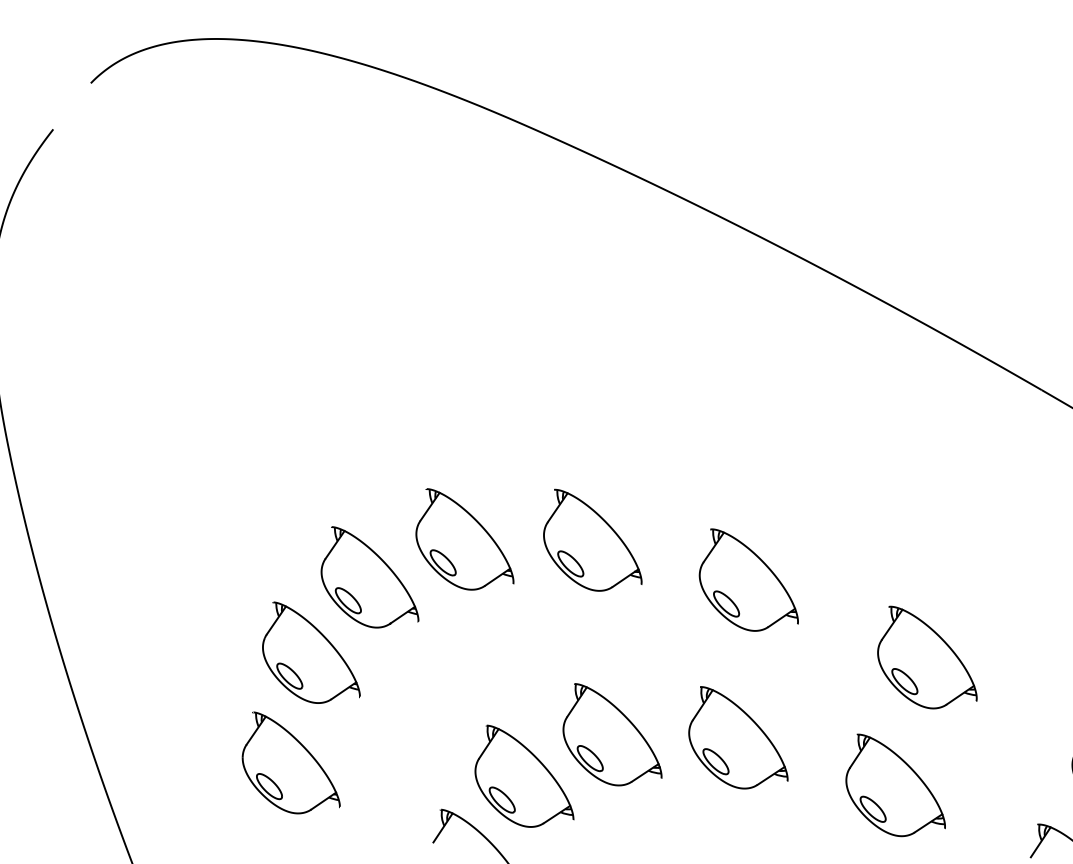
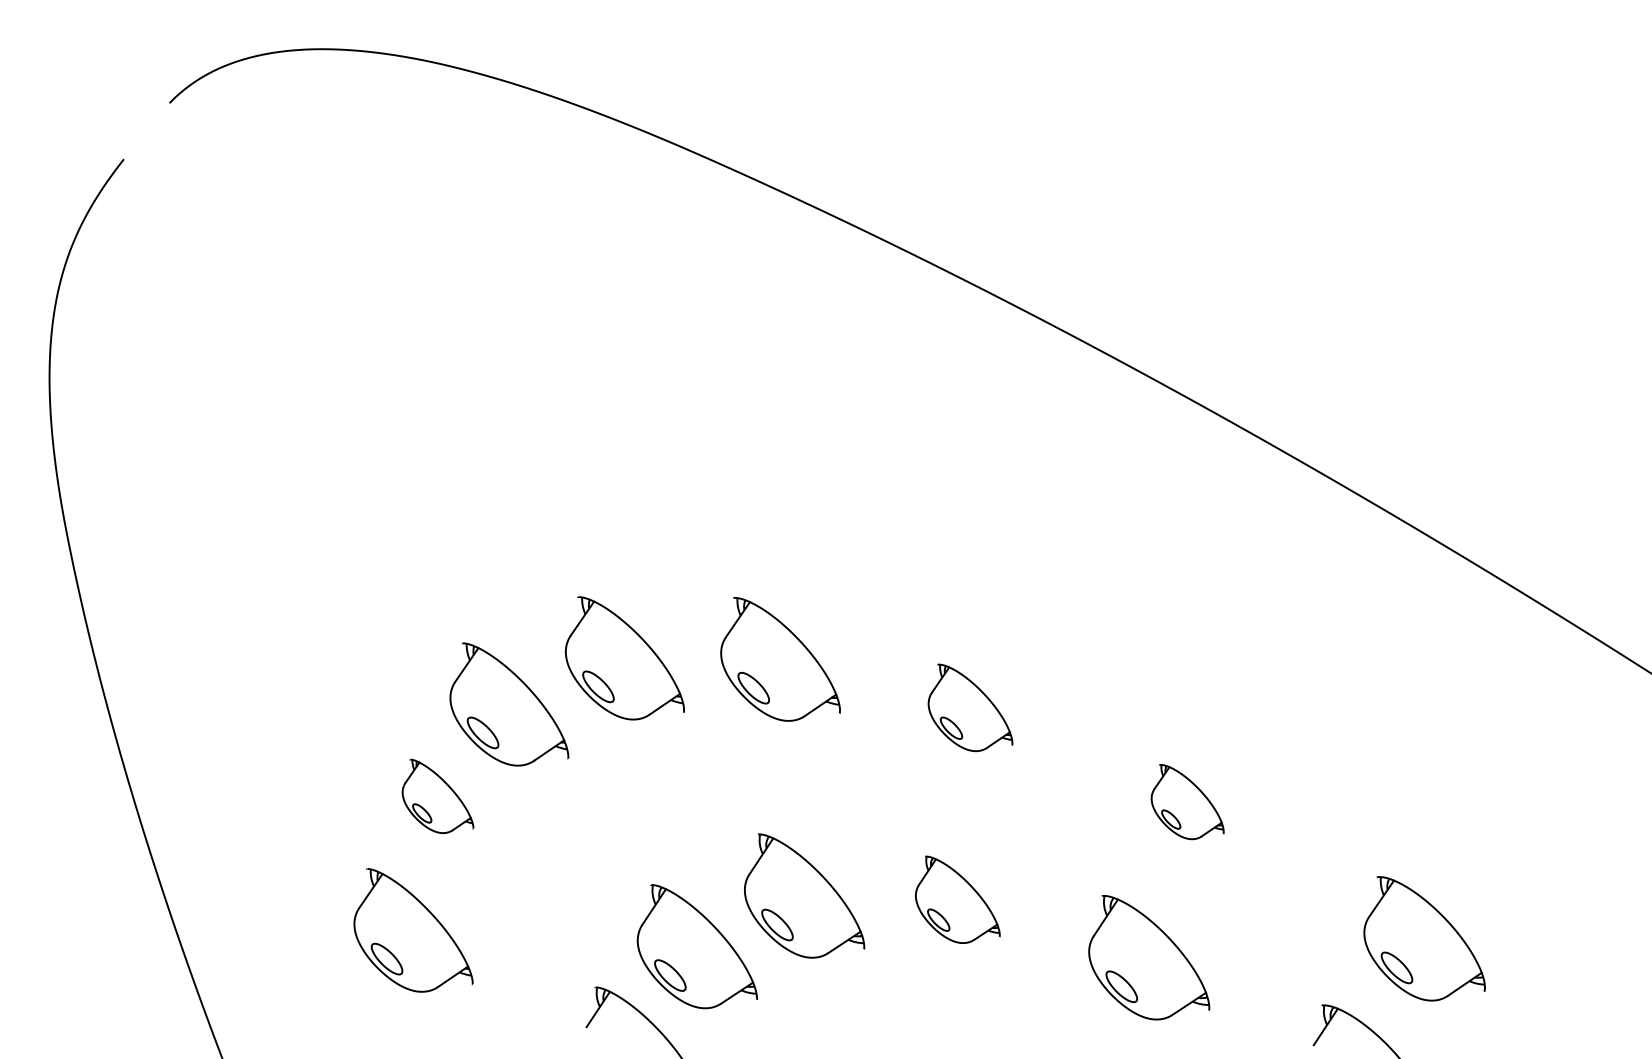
part: (748, 579) -> (970, 707), size x0.7
part: (310, 652) -> (437, 796), size x0.6
part: (927, 657) -> (1187, 801), size x0.6
part: (738, 737) -> (957, 899), size x0.7

